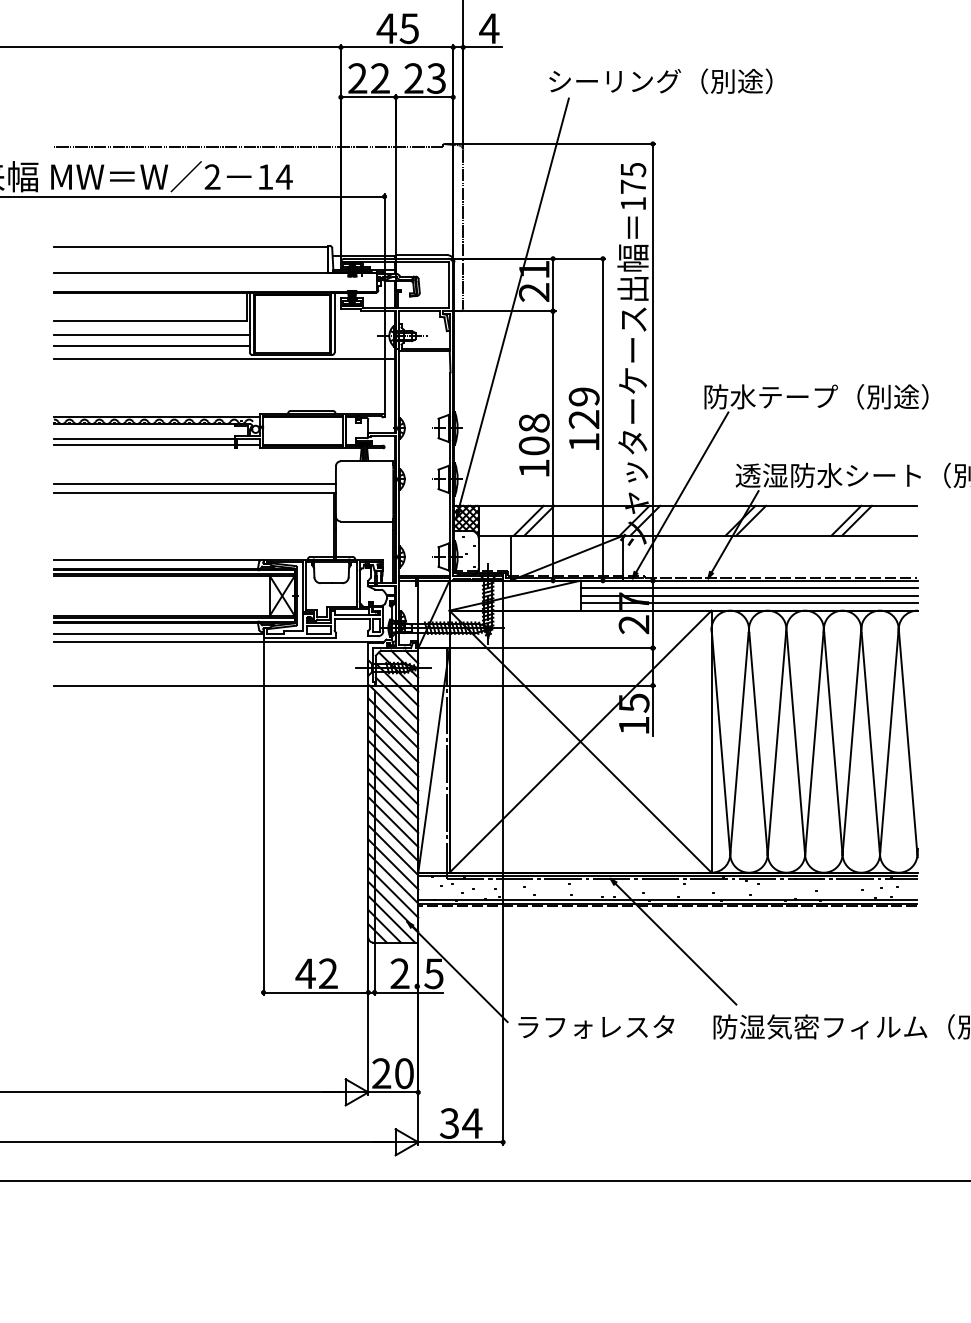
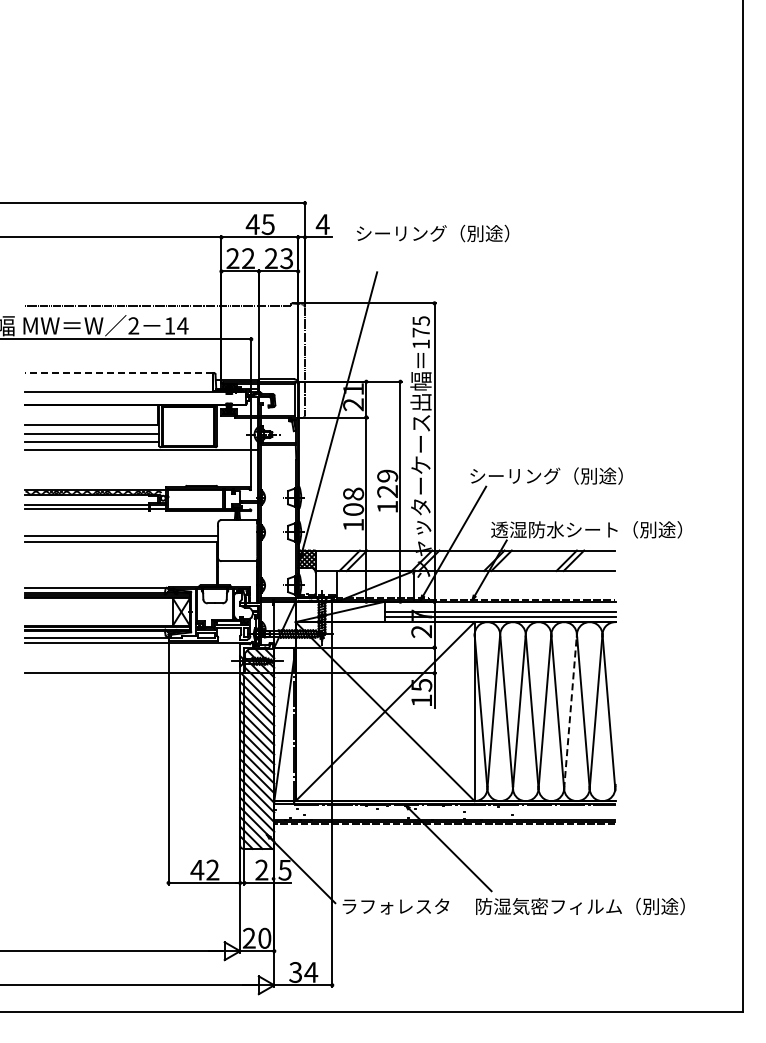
text: (661, 81) -> (433, 233), moved
line: (191, 246) -> (119, 373), solid -> dashed
text: (769, 396) -> (514, 475), 防水テープ（別途） -> シーリング（別途）
line: (749, 587) -> (500, 606), removed
line: (851, 740) -> (570, 710), solid -> dashed

